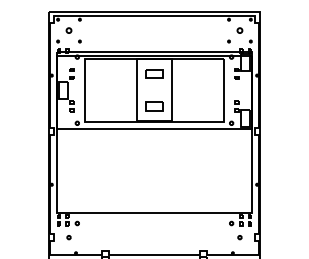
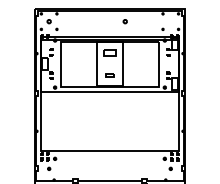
circle: (239, 30) -> (124, 21), moved
part: (154, 106) -> (110, 75), size x0.6

